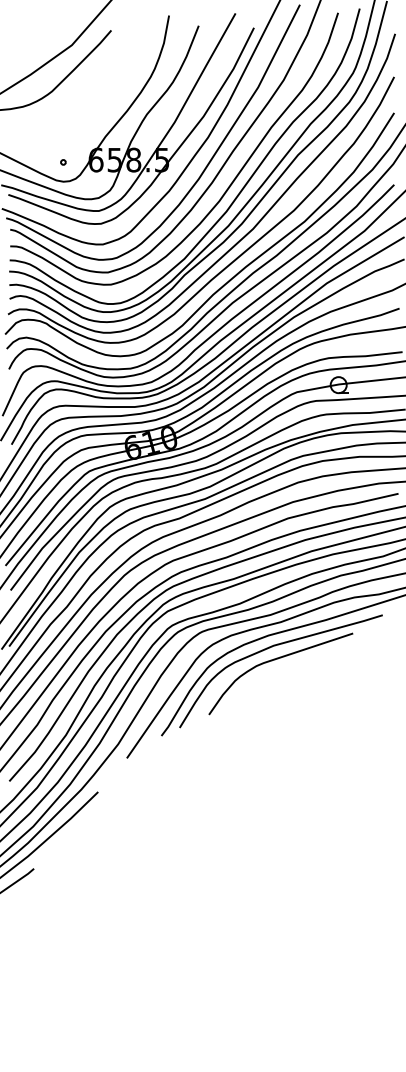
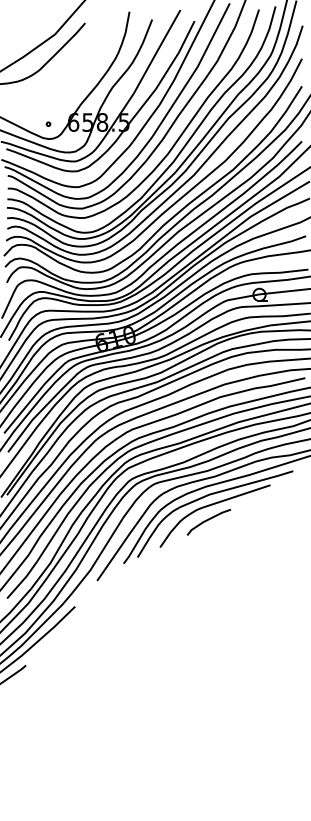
line: (270, 680) -> (207, 521), added

